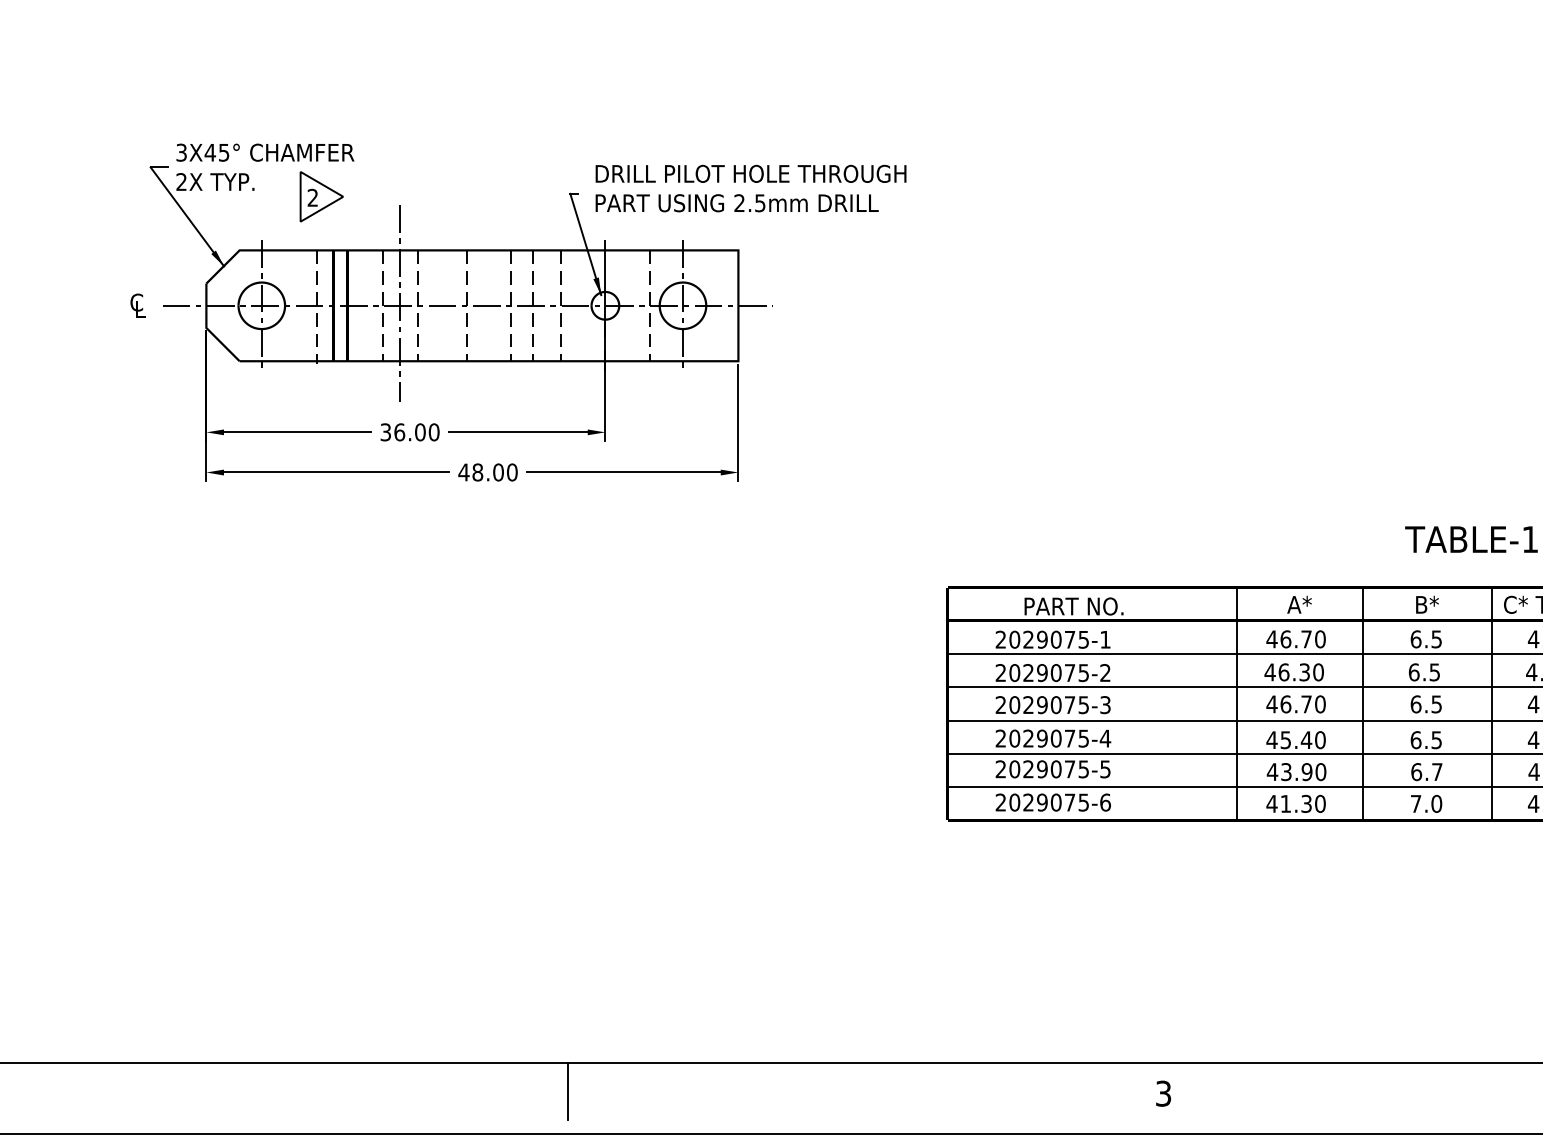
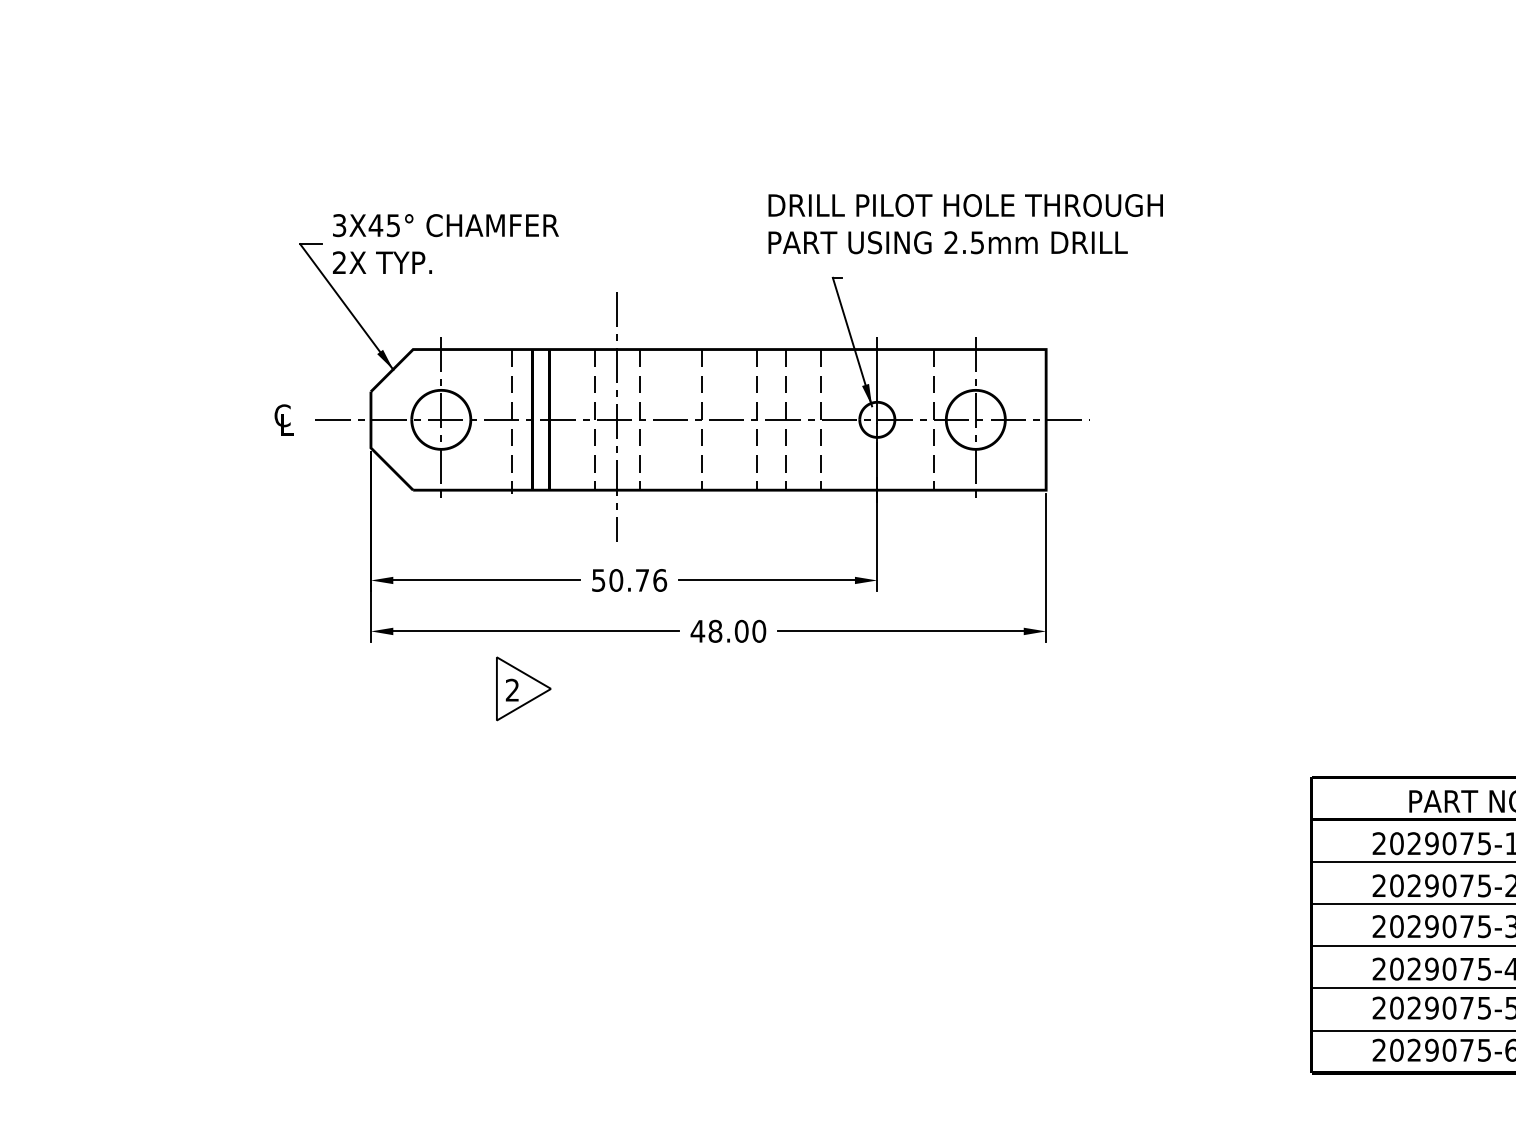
text: (750, 188) -> (965, 224), moved
part: (321, 196) -> (523, 688), moved
text: (410, 432) -> (629, 580), 36.00 -> 50.76

